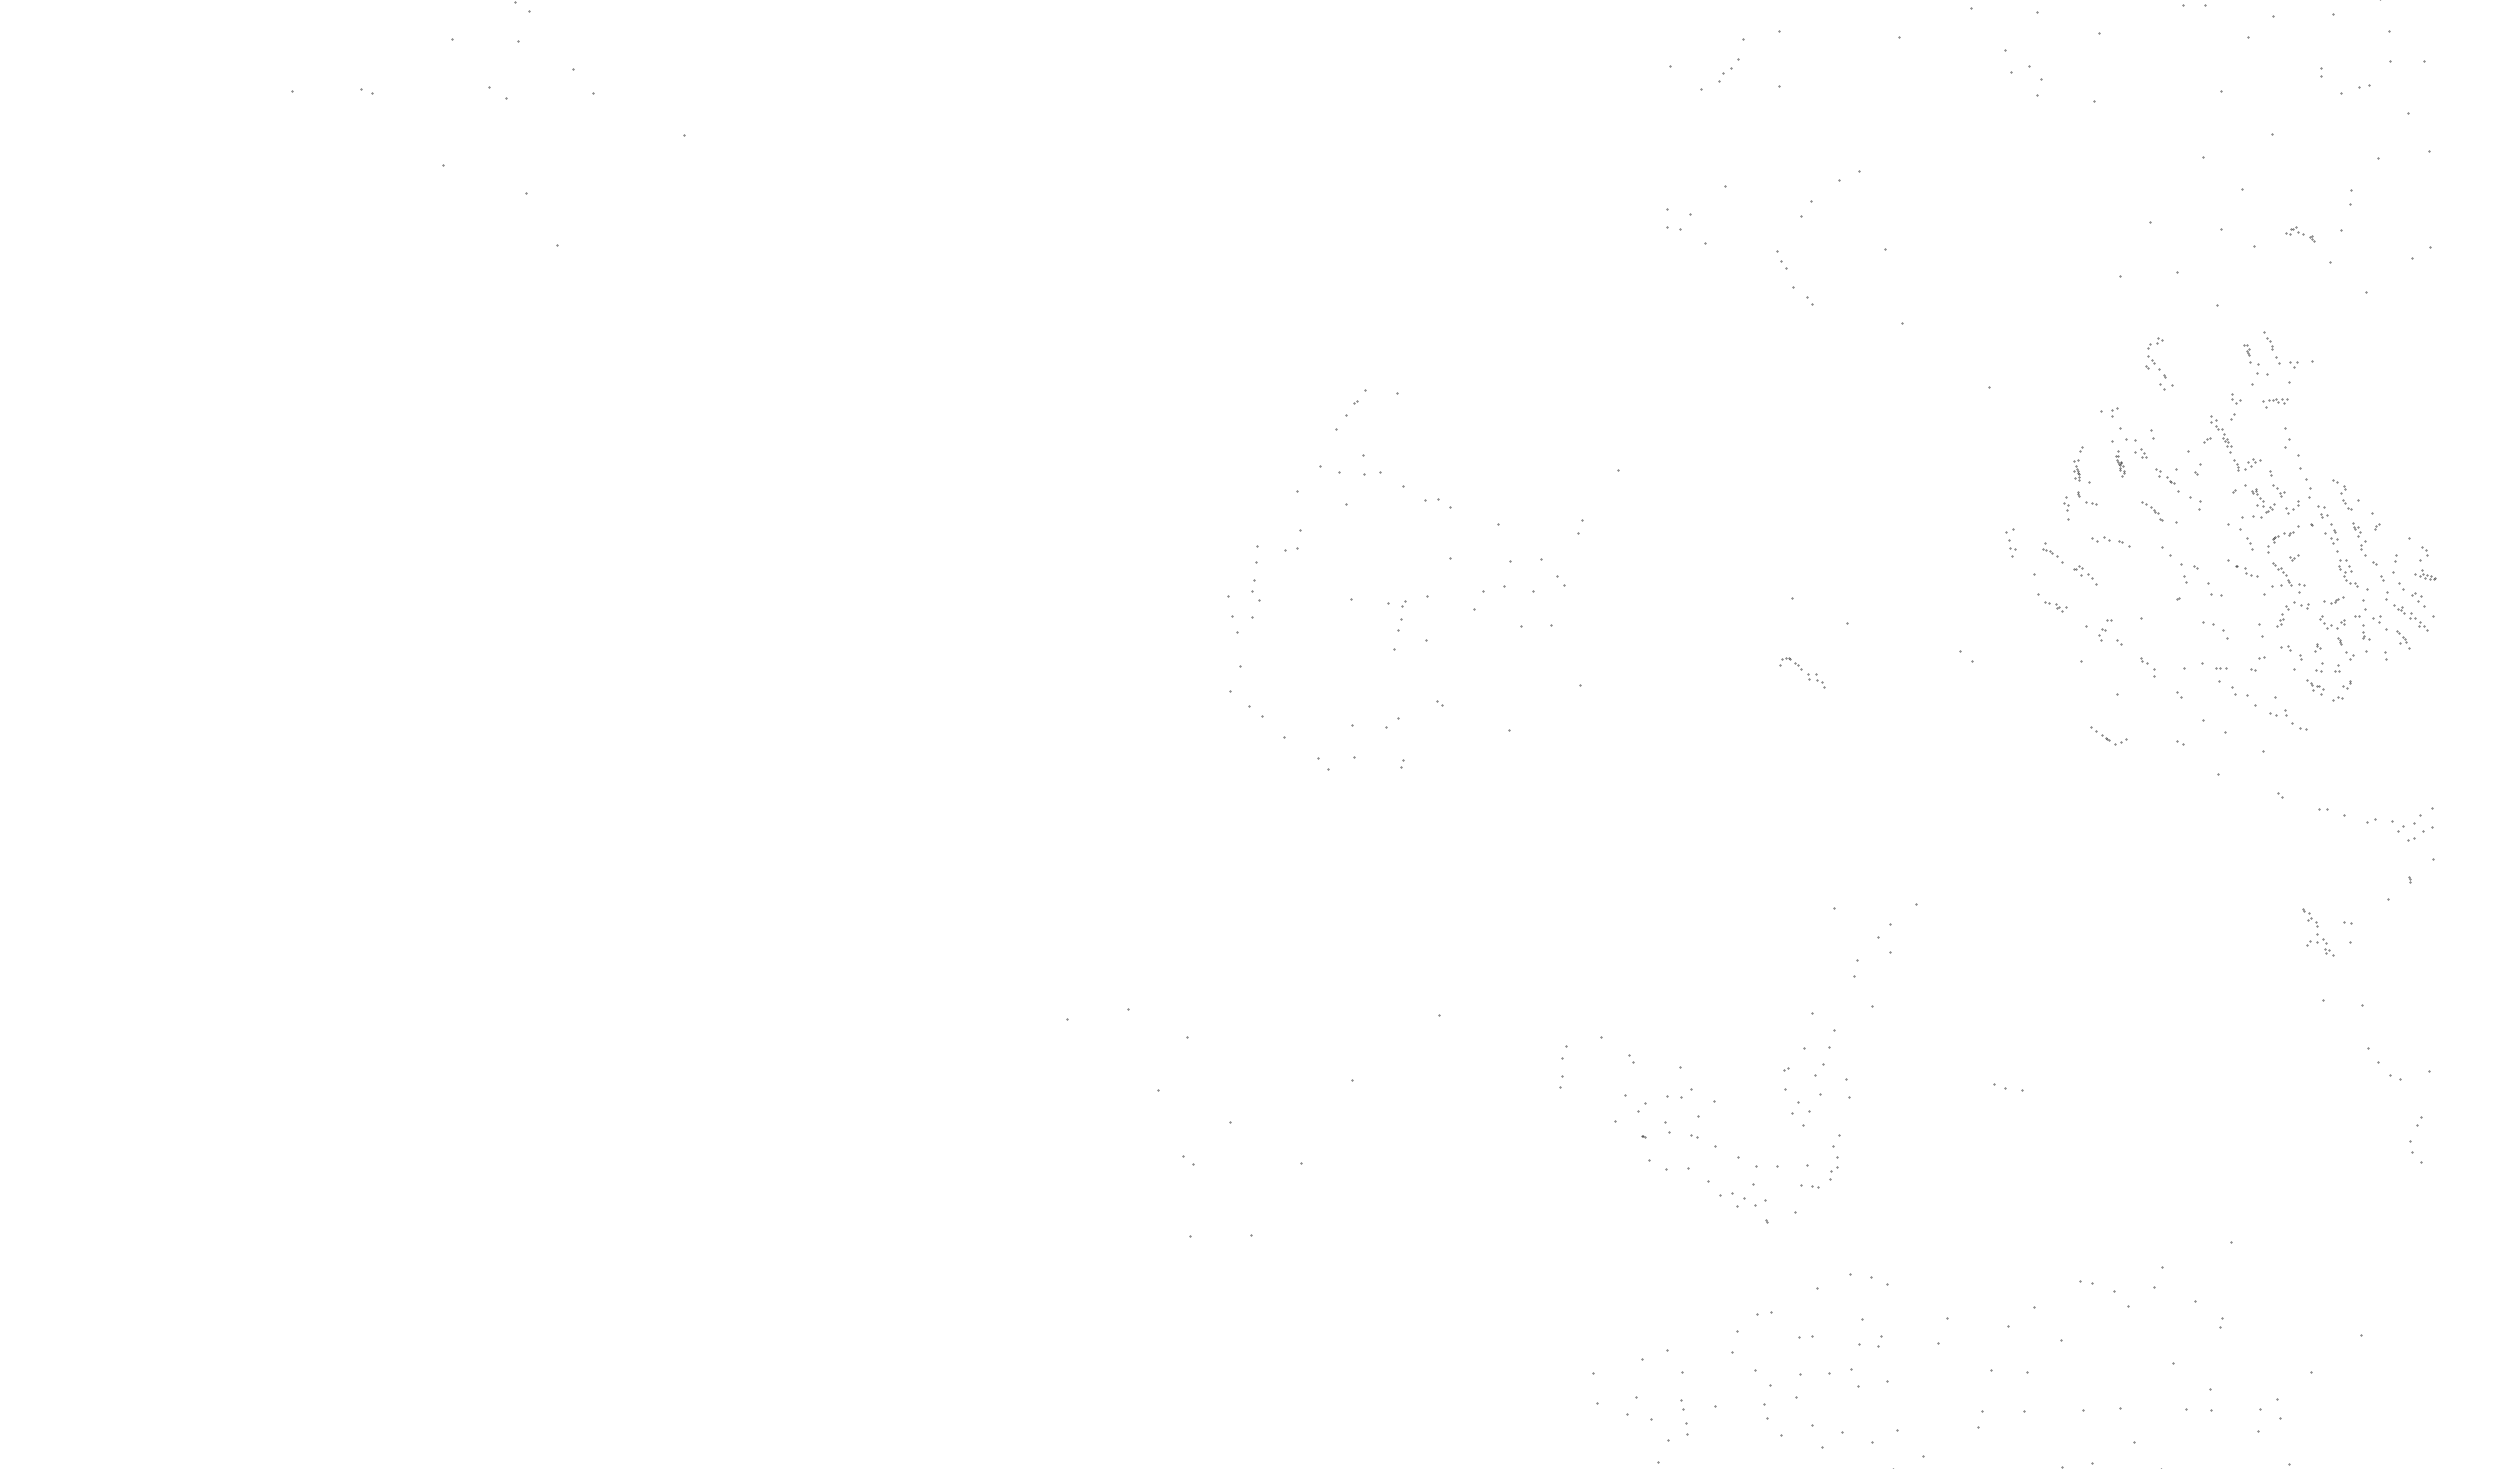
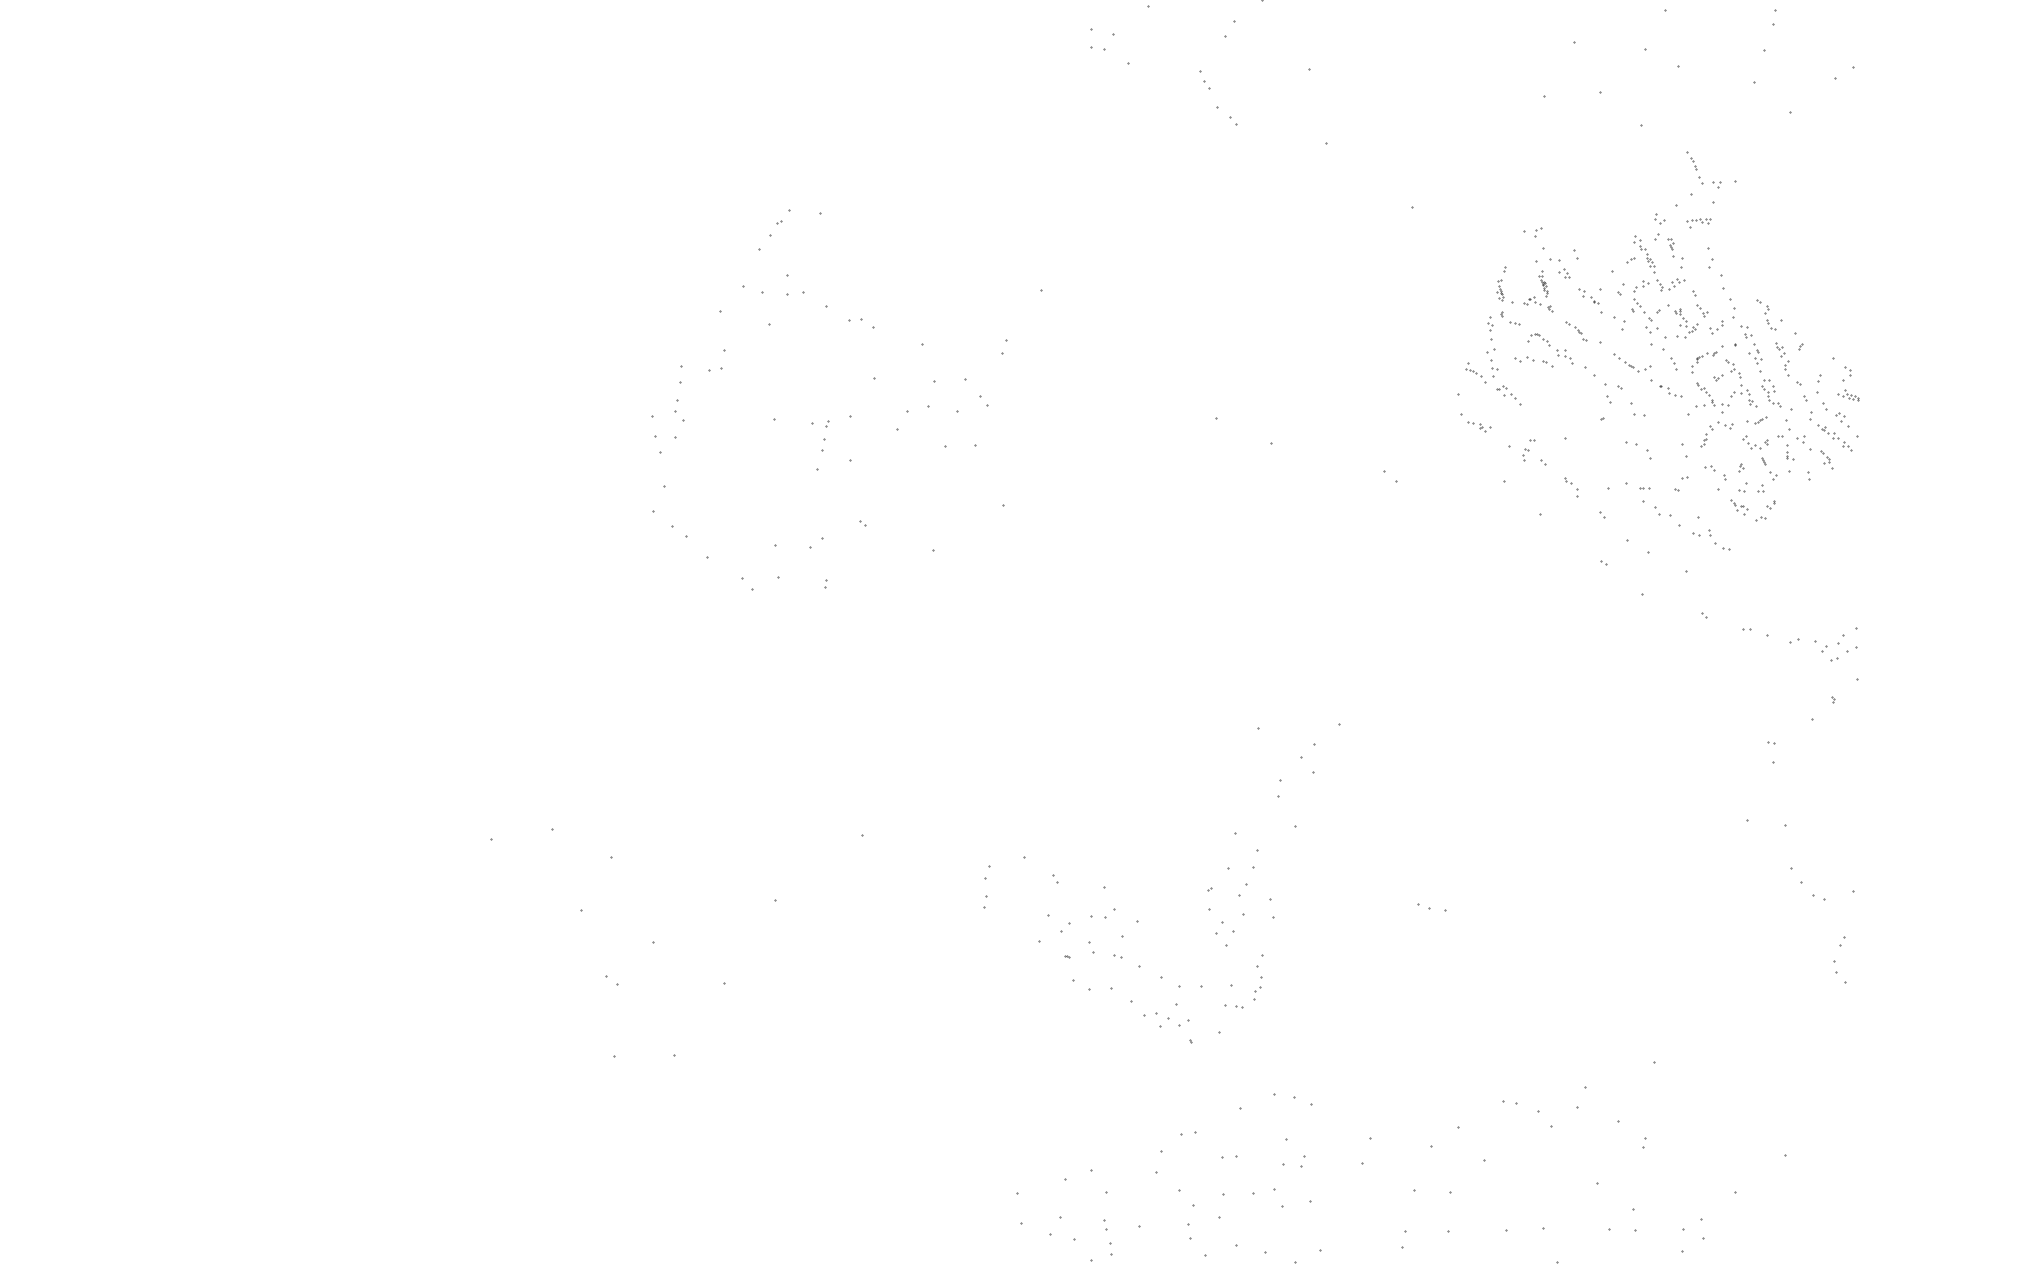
part: (2300, 234) -> (1538, 304), moved
part: (2251, 359) -> (1675, 253), moved
part: (2159, 363) -> (1645, 306), moved
part: (2010, 542) -> (1492, 362), moved
part: (1802, 672) -> (1551, 348), moved
part: (2108, 735) -> (1632, 362), moved
part: (2318, 932) -> (1742, 383), moved

